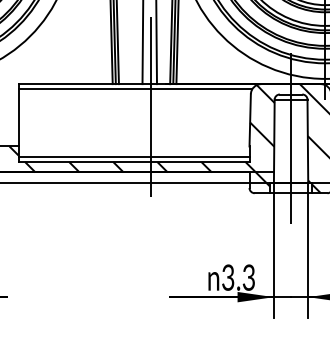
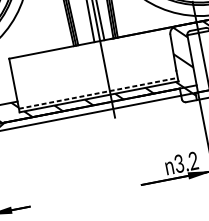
line: (135, 89) -> (90, 46), removed
line: (134, 156) -> (98, 92), solid -> dashed
text: (248, 281) -> (193, 163), 3.3 -> 3.2

